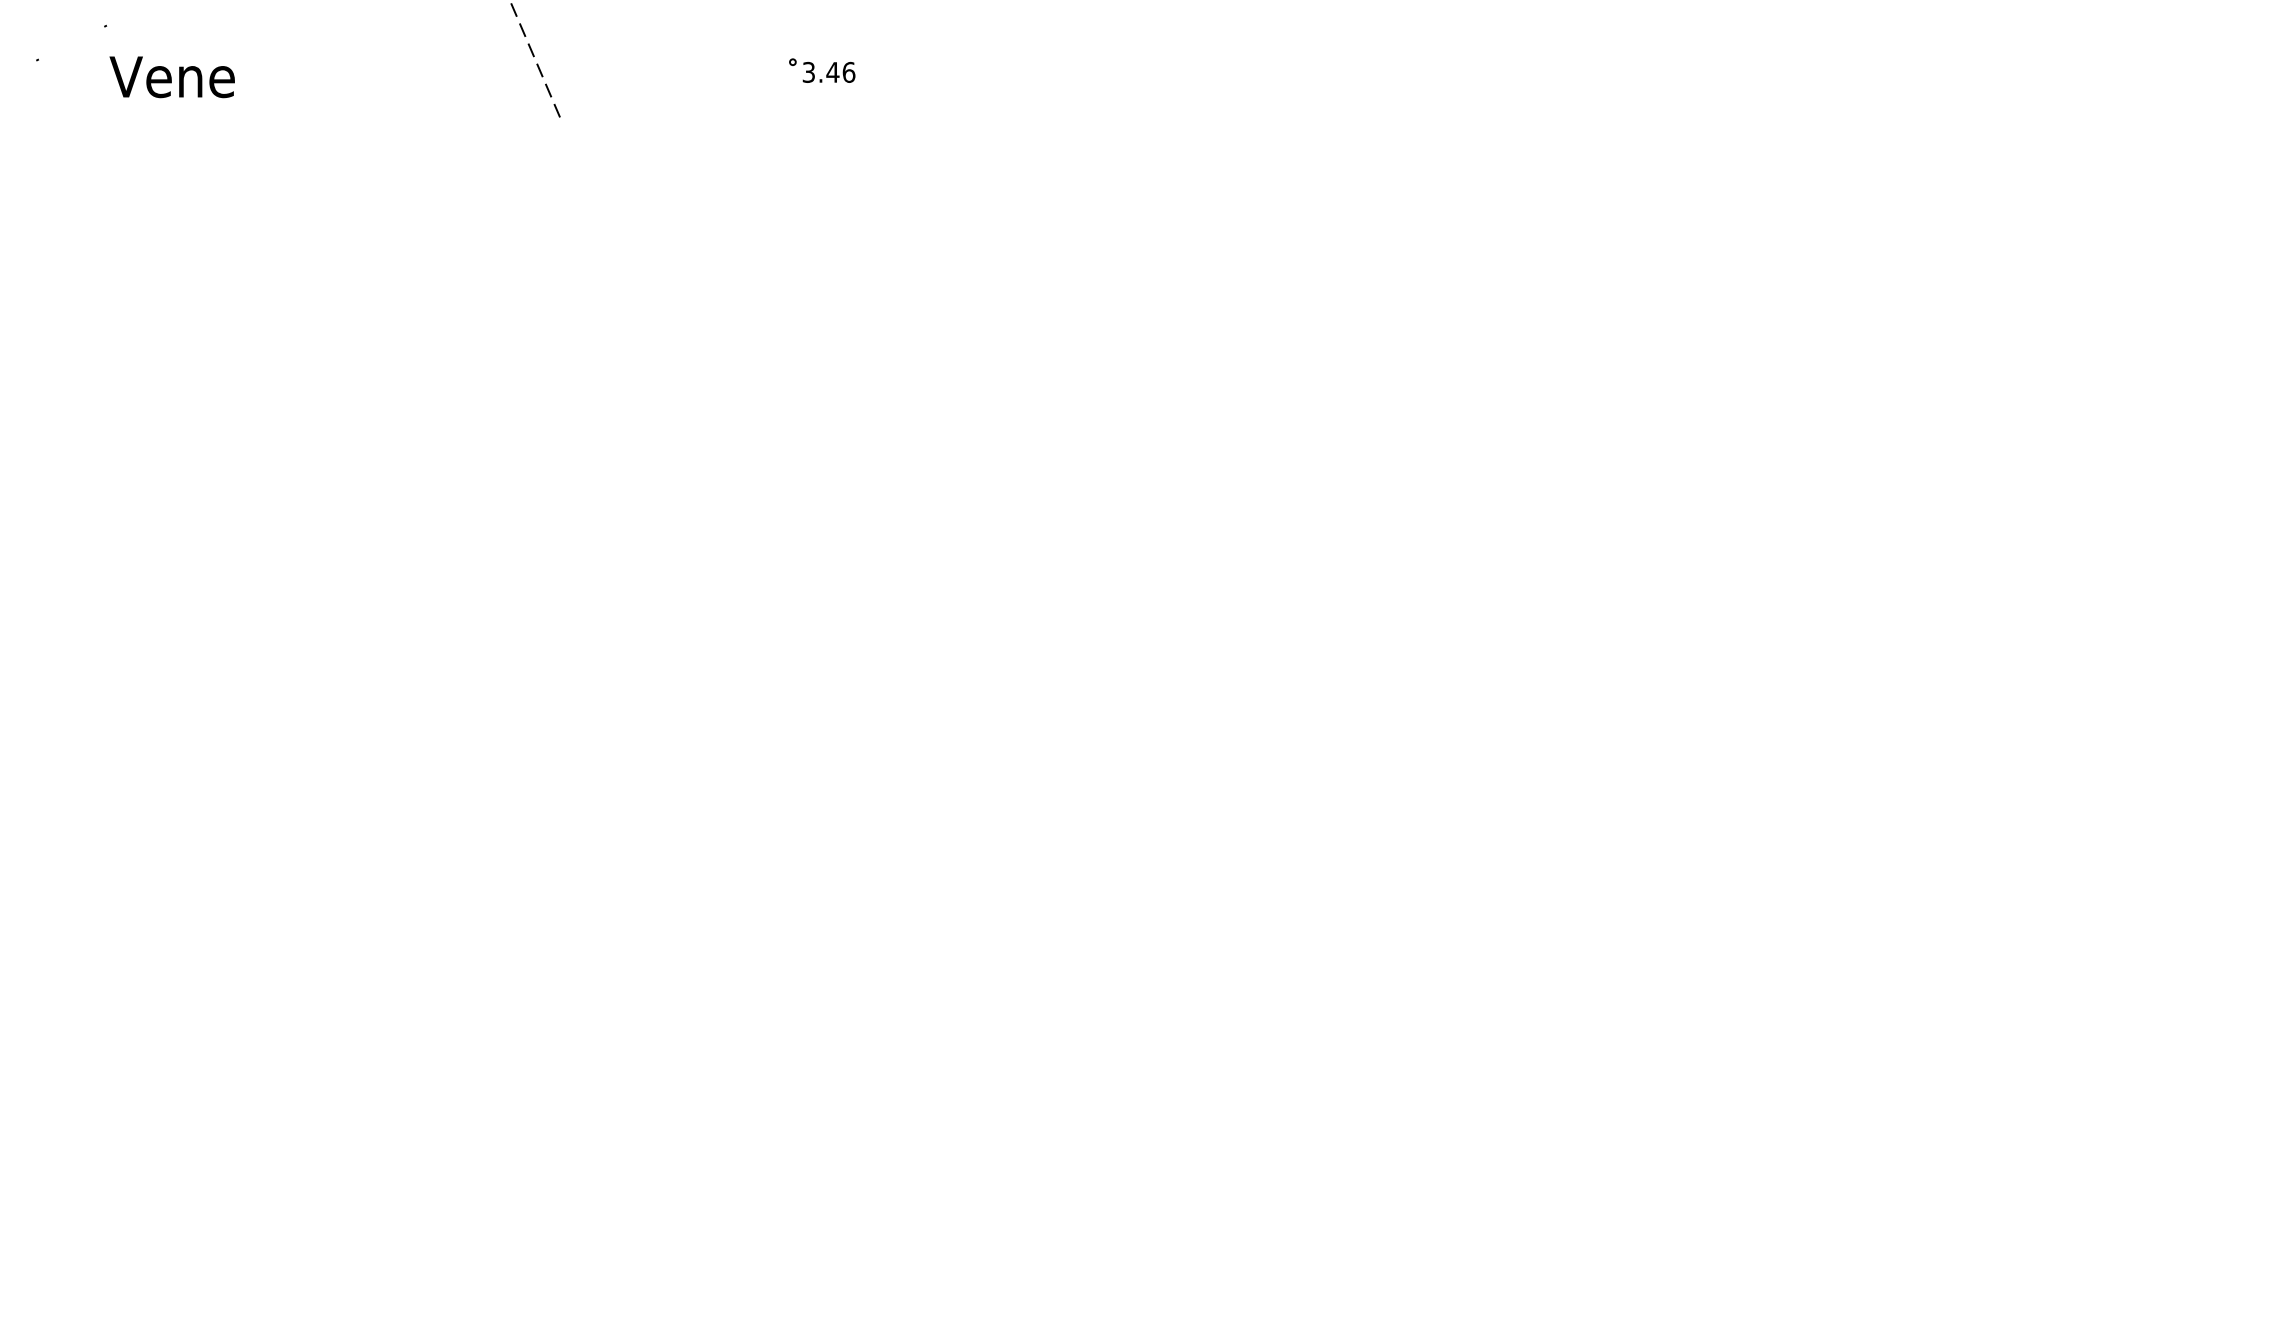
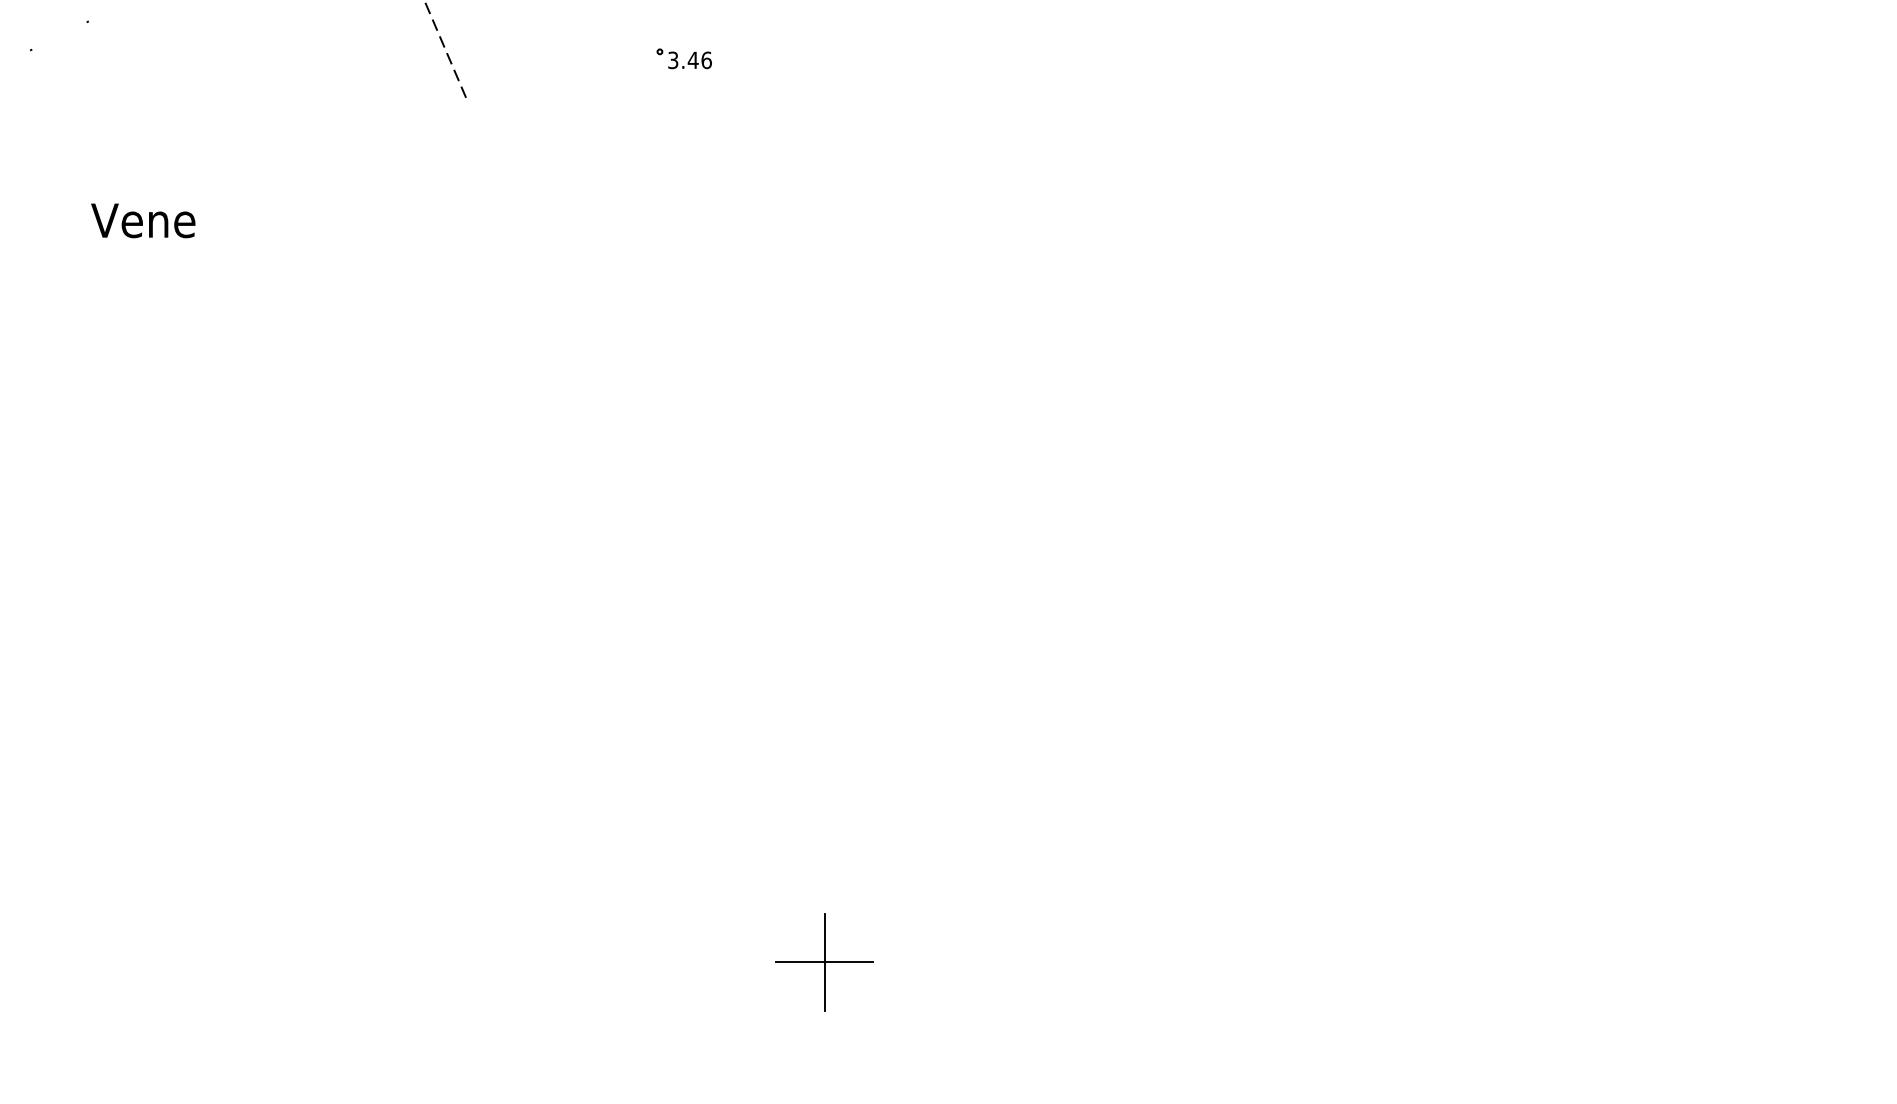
text: (171, 77) -> (142, 221), moved
part: (990, 1155) -> (824, 962), added

